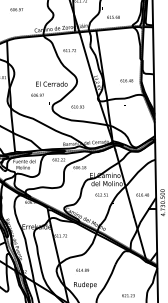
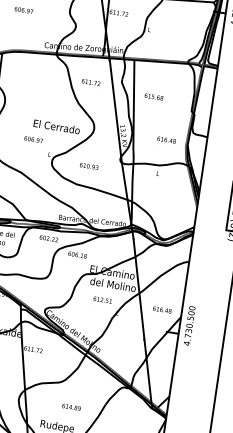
text: (113, 16) -> (154, 95), moved
text: (82, 269) -> (71, 406), moved

